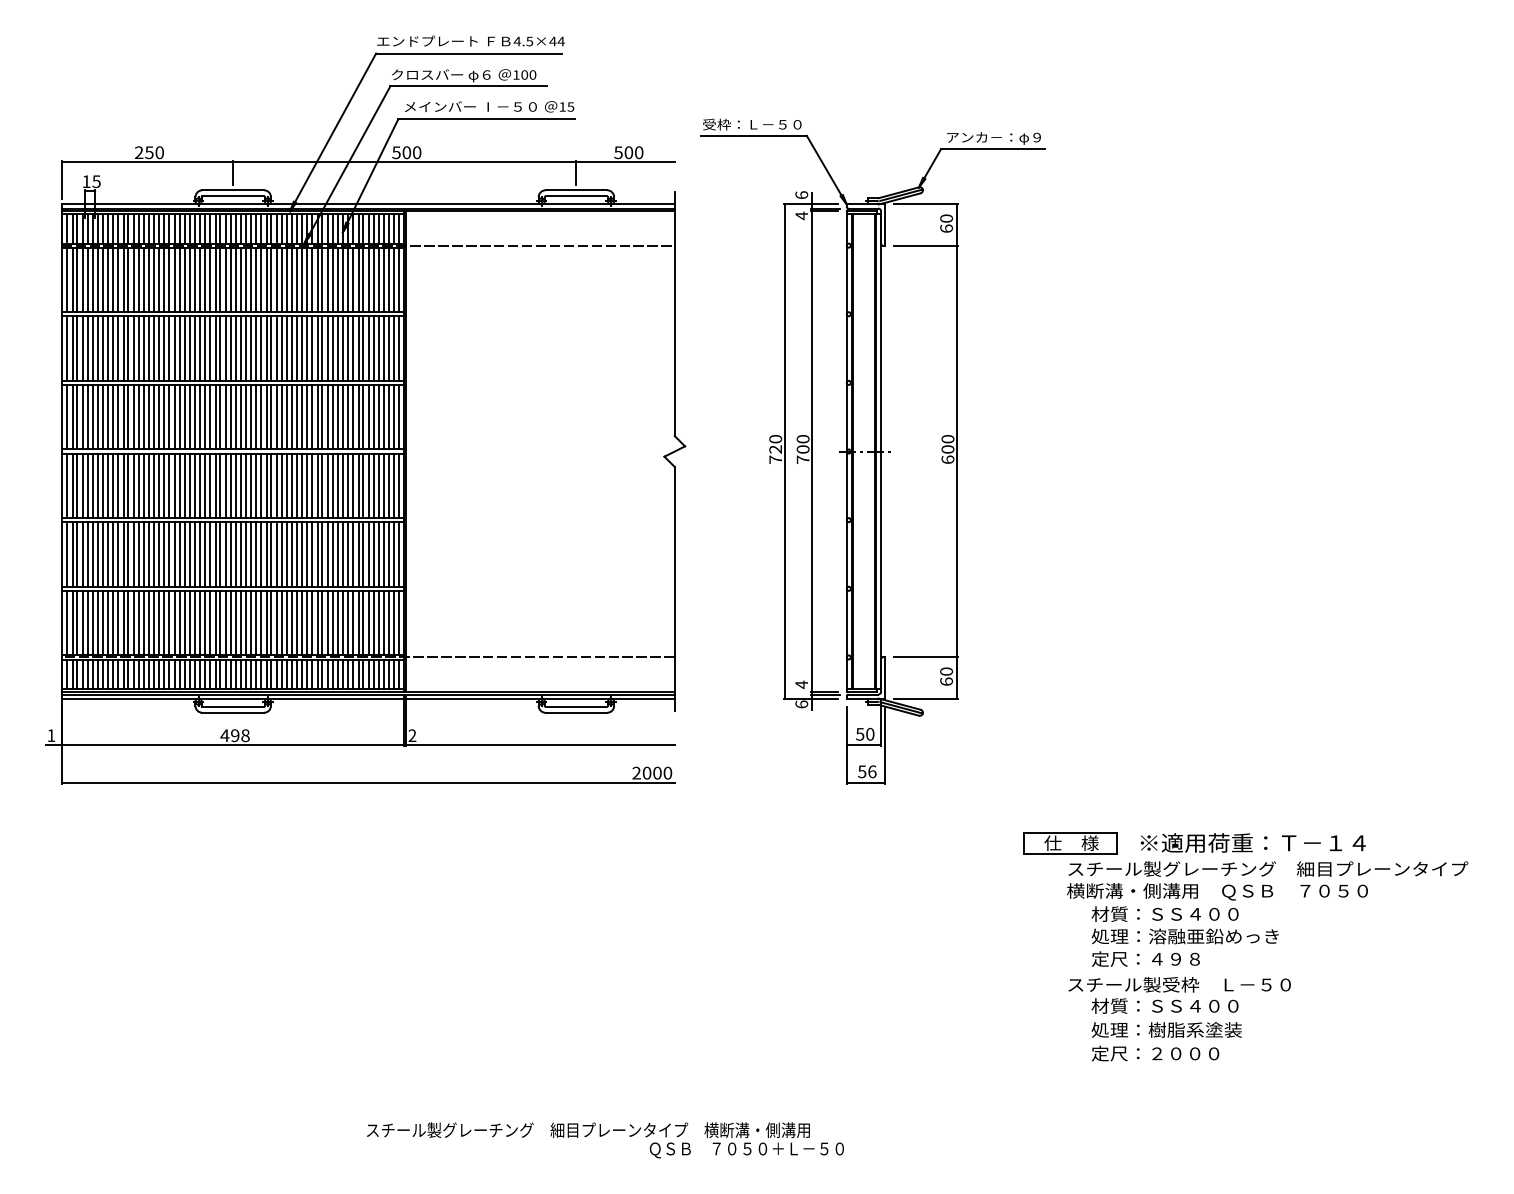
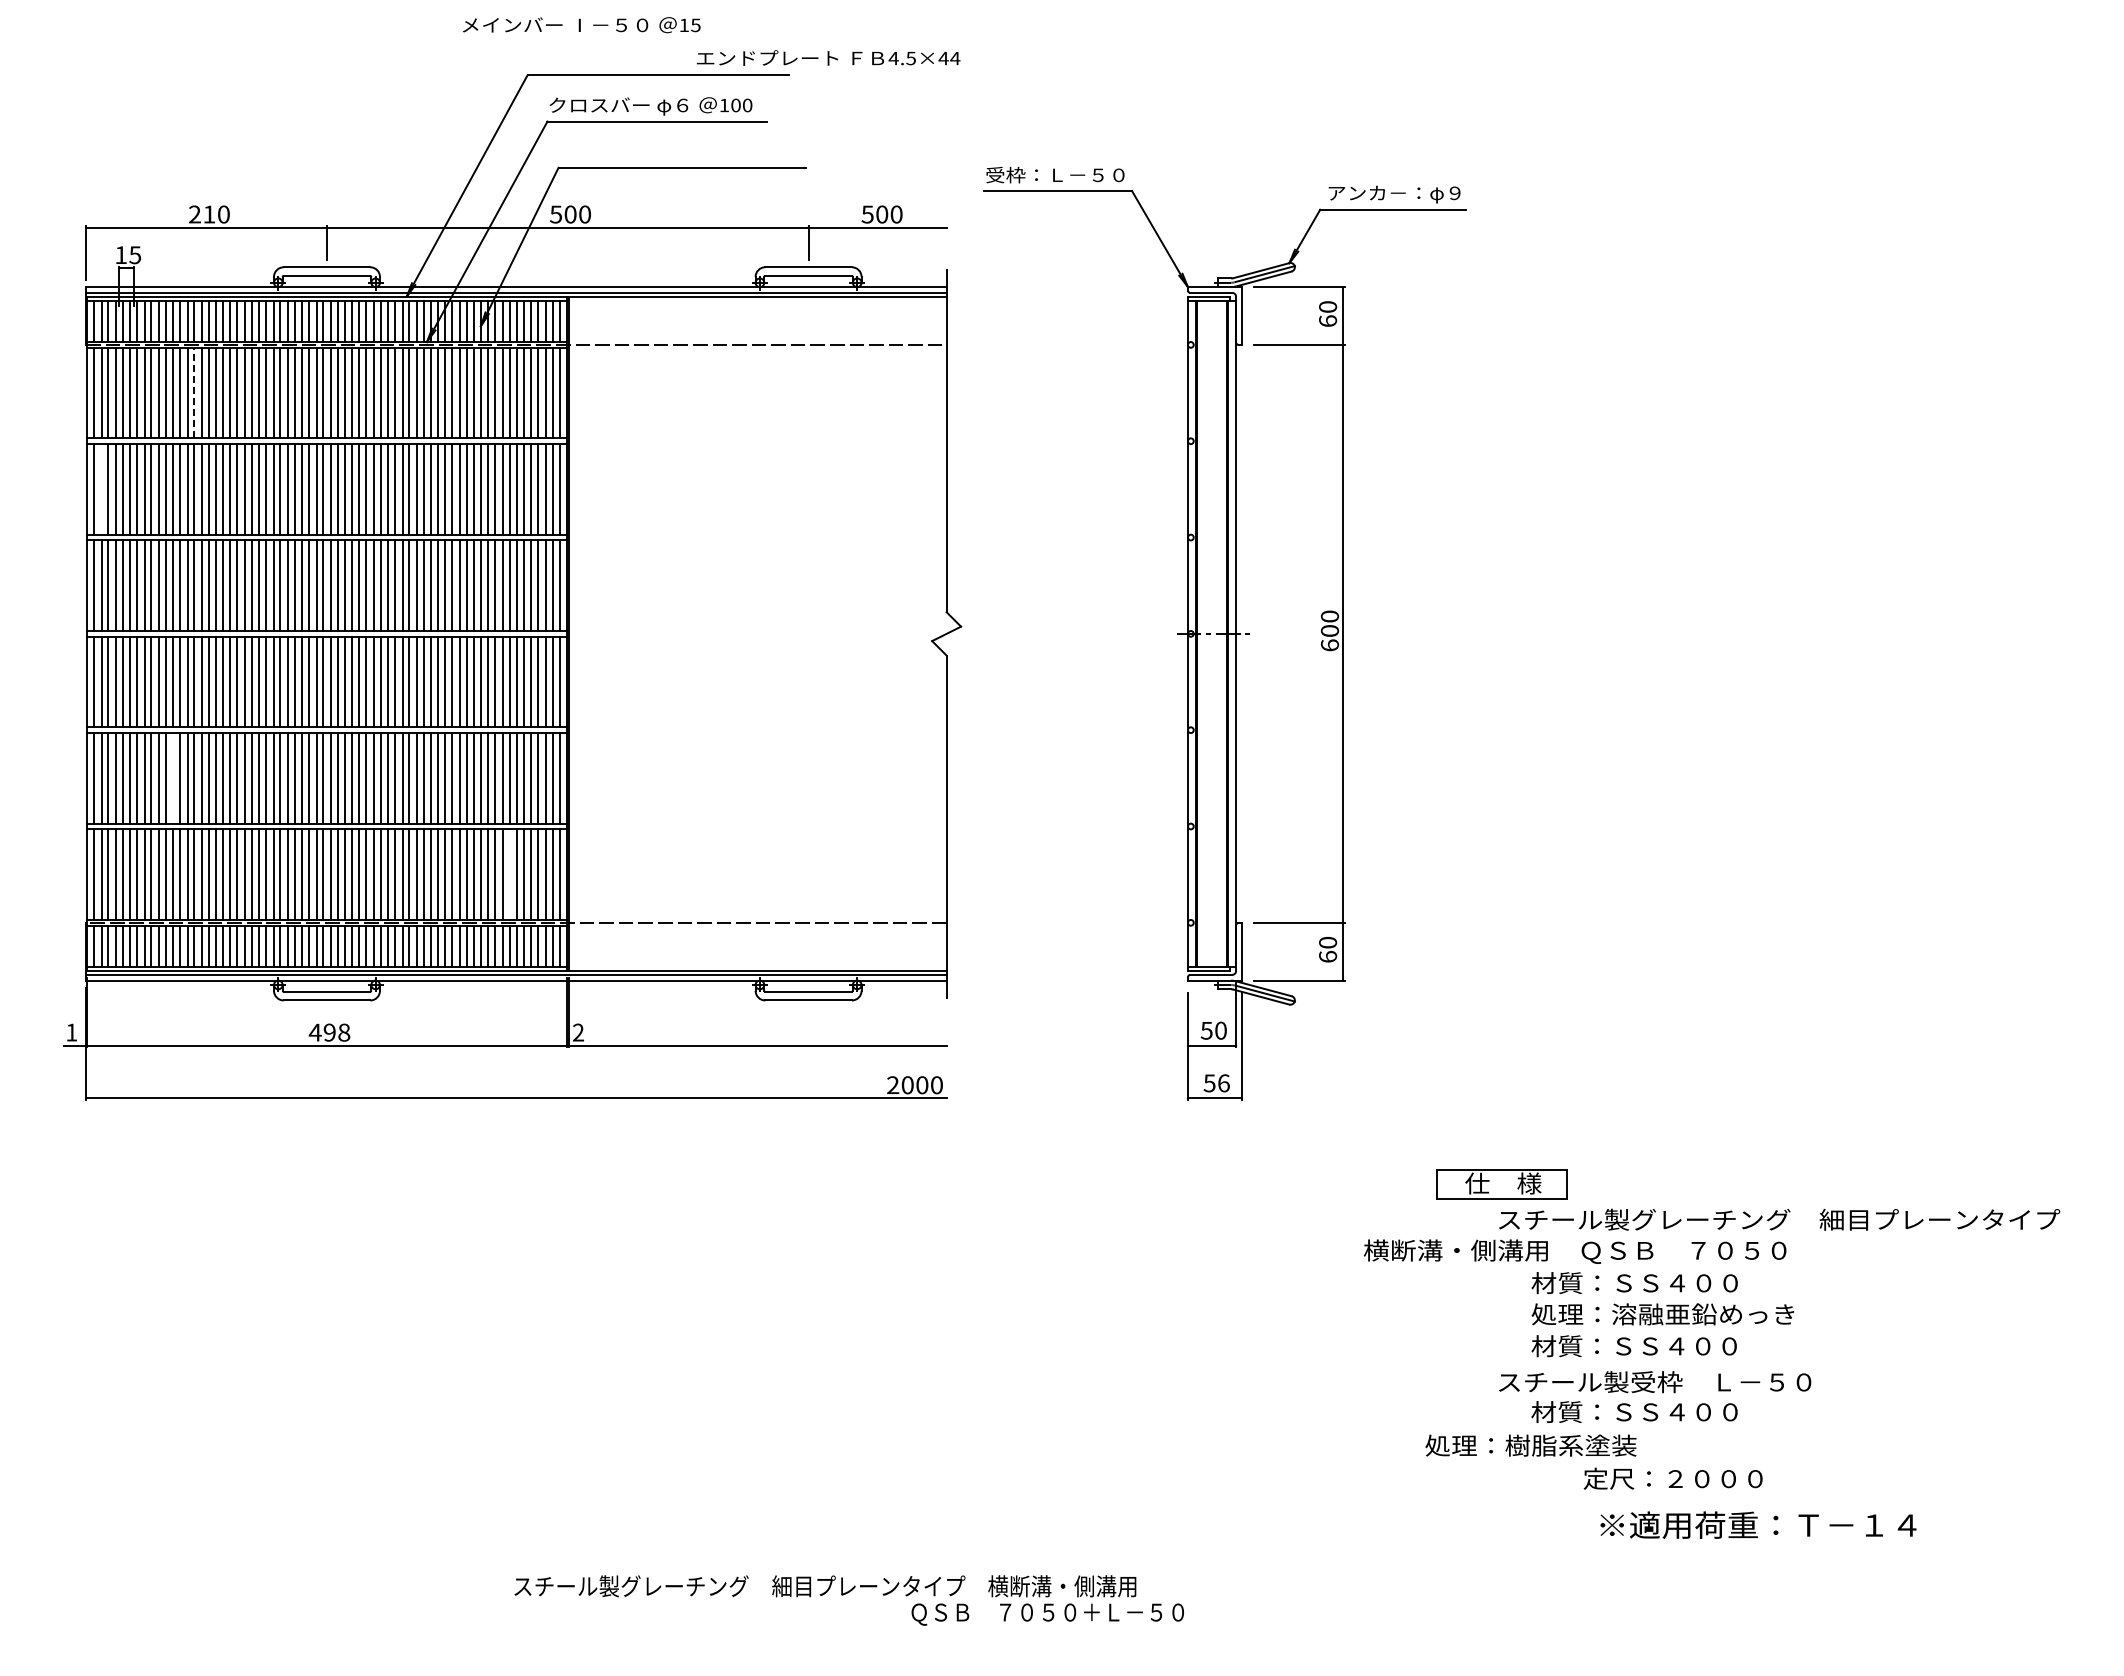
text: (470, 40) -> (828, 57), moved
text: (489, 107) -> (581, 25), moved
text: (149, 152) -> (209, 214), 250 -> 210
line: (138, 279) -> (194, 392), solid -> dashed
line: (72, 348) -> (101, 489), removed
part: (804, 450) -> (1128, 632), removed
line: (123, 554) -> (173, 778), removed
line: (363, 623) -> (509, 874), removed
text: (1253, 842) -> (1758, 1524), moved
text: (1217, 891) -> (1575, 1251), moved
text: (1164, 959) -> (1633, 1346), 定尺：４９８ -> 材質：ＳＳ４００
text: (1166, 1029) -> (1530, 1445), moved
text: (1154, 1053) -> (1672, 1478), moved

